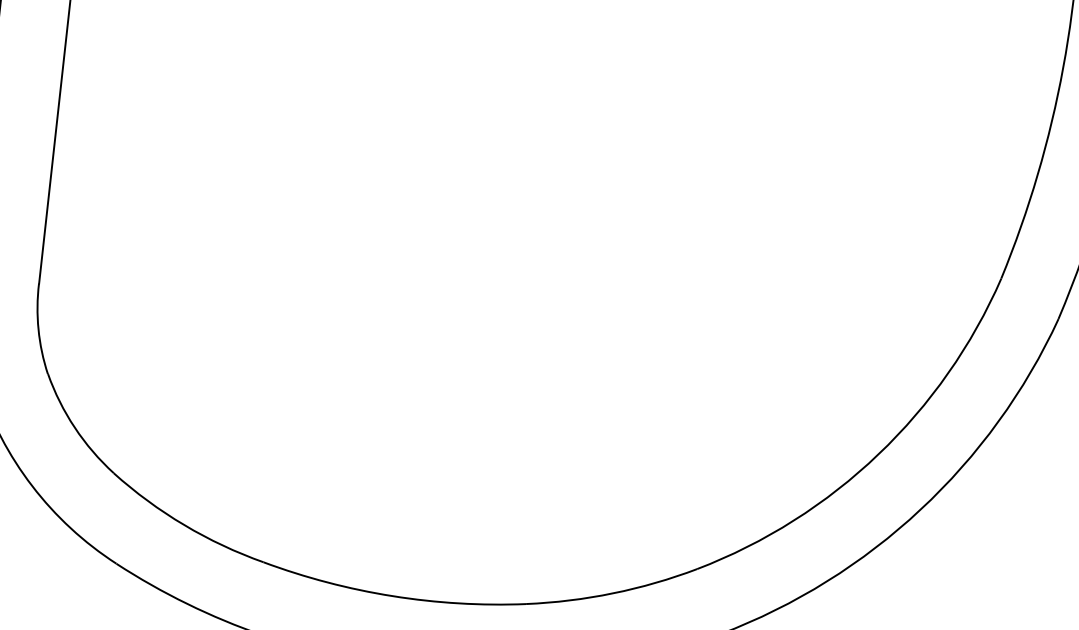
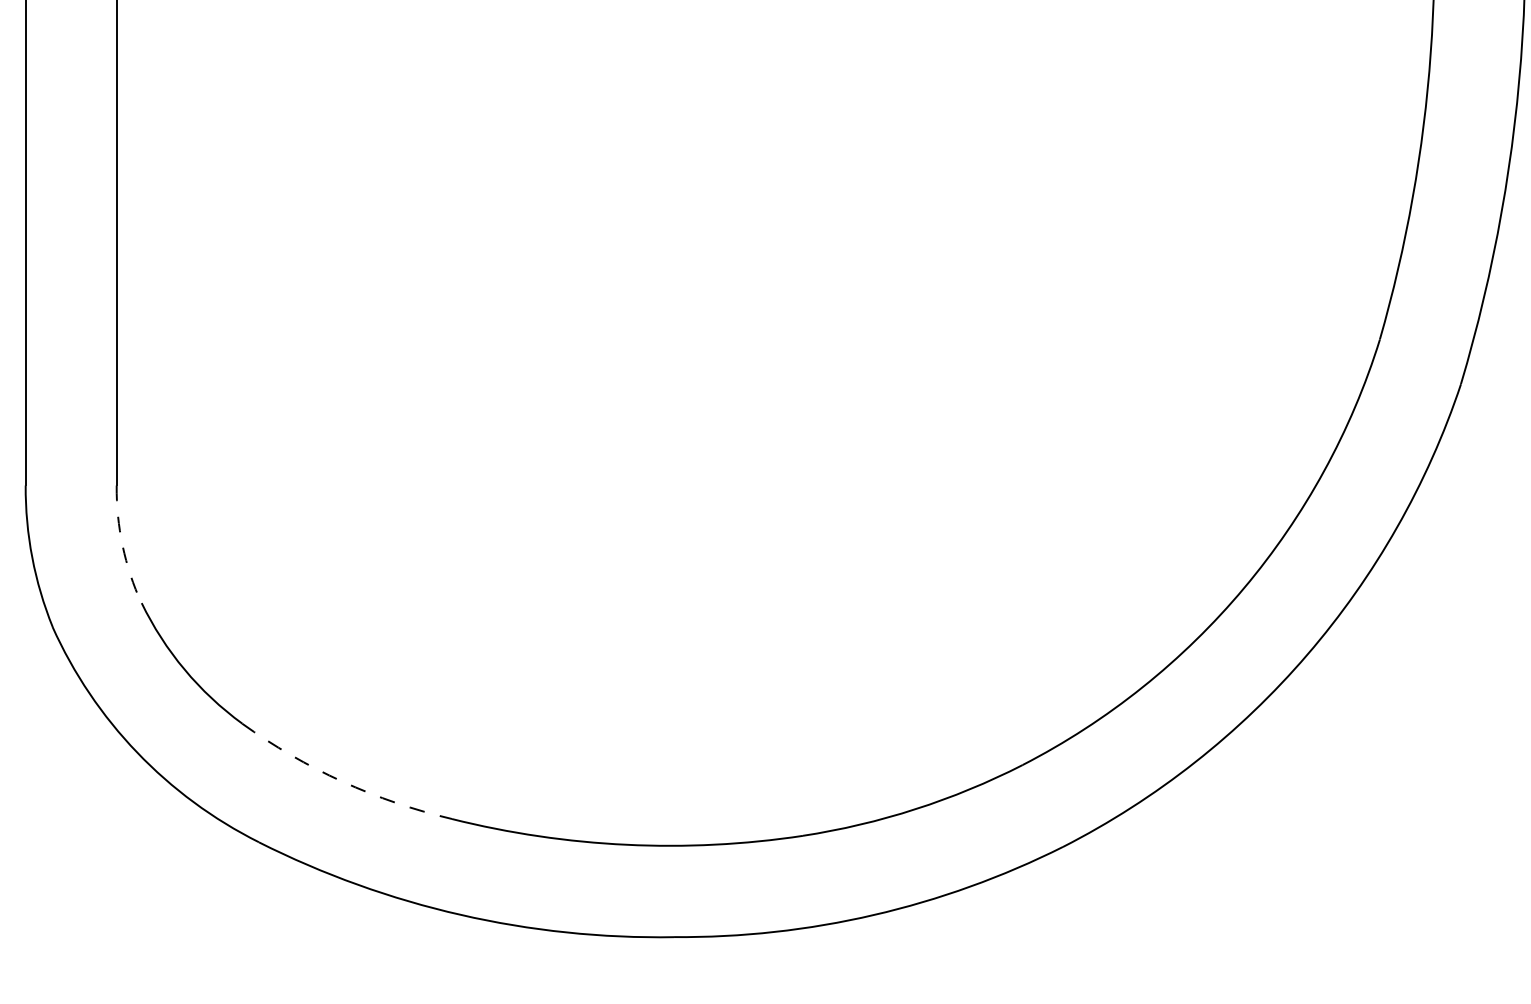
arc: (38, 329) -> (122, 545), solid -> dashed
arc: (184, 524) -> (342, 781), solid -> dashed

